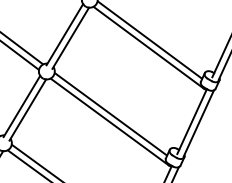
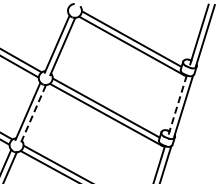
line: (27, 109) -> (33, 113), solid -> dashed
line: (191, 121) -> (177, 105), solid -> dashed

